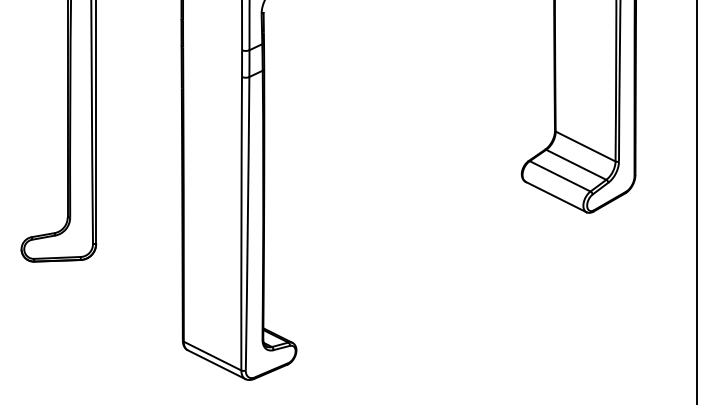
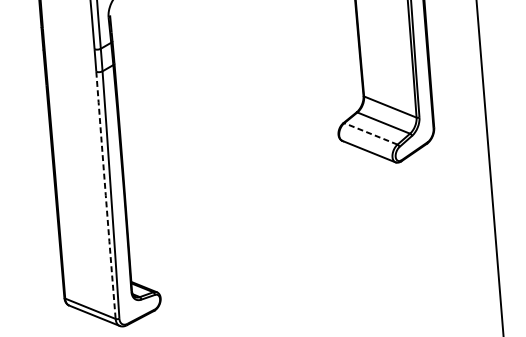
line: (560, 176) -> (371, 134), solid -> dashed
arc: (241, 223) -> (105, 195), solid -> dashed

